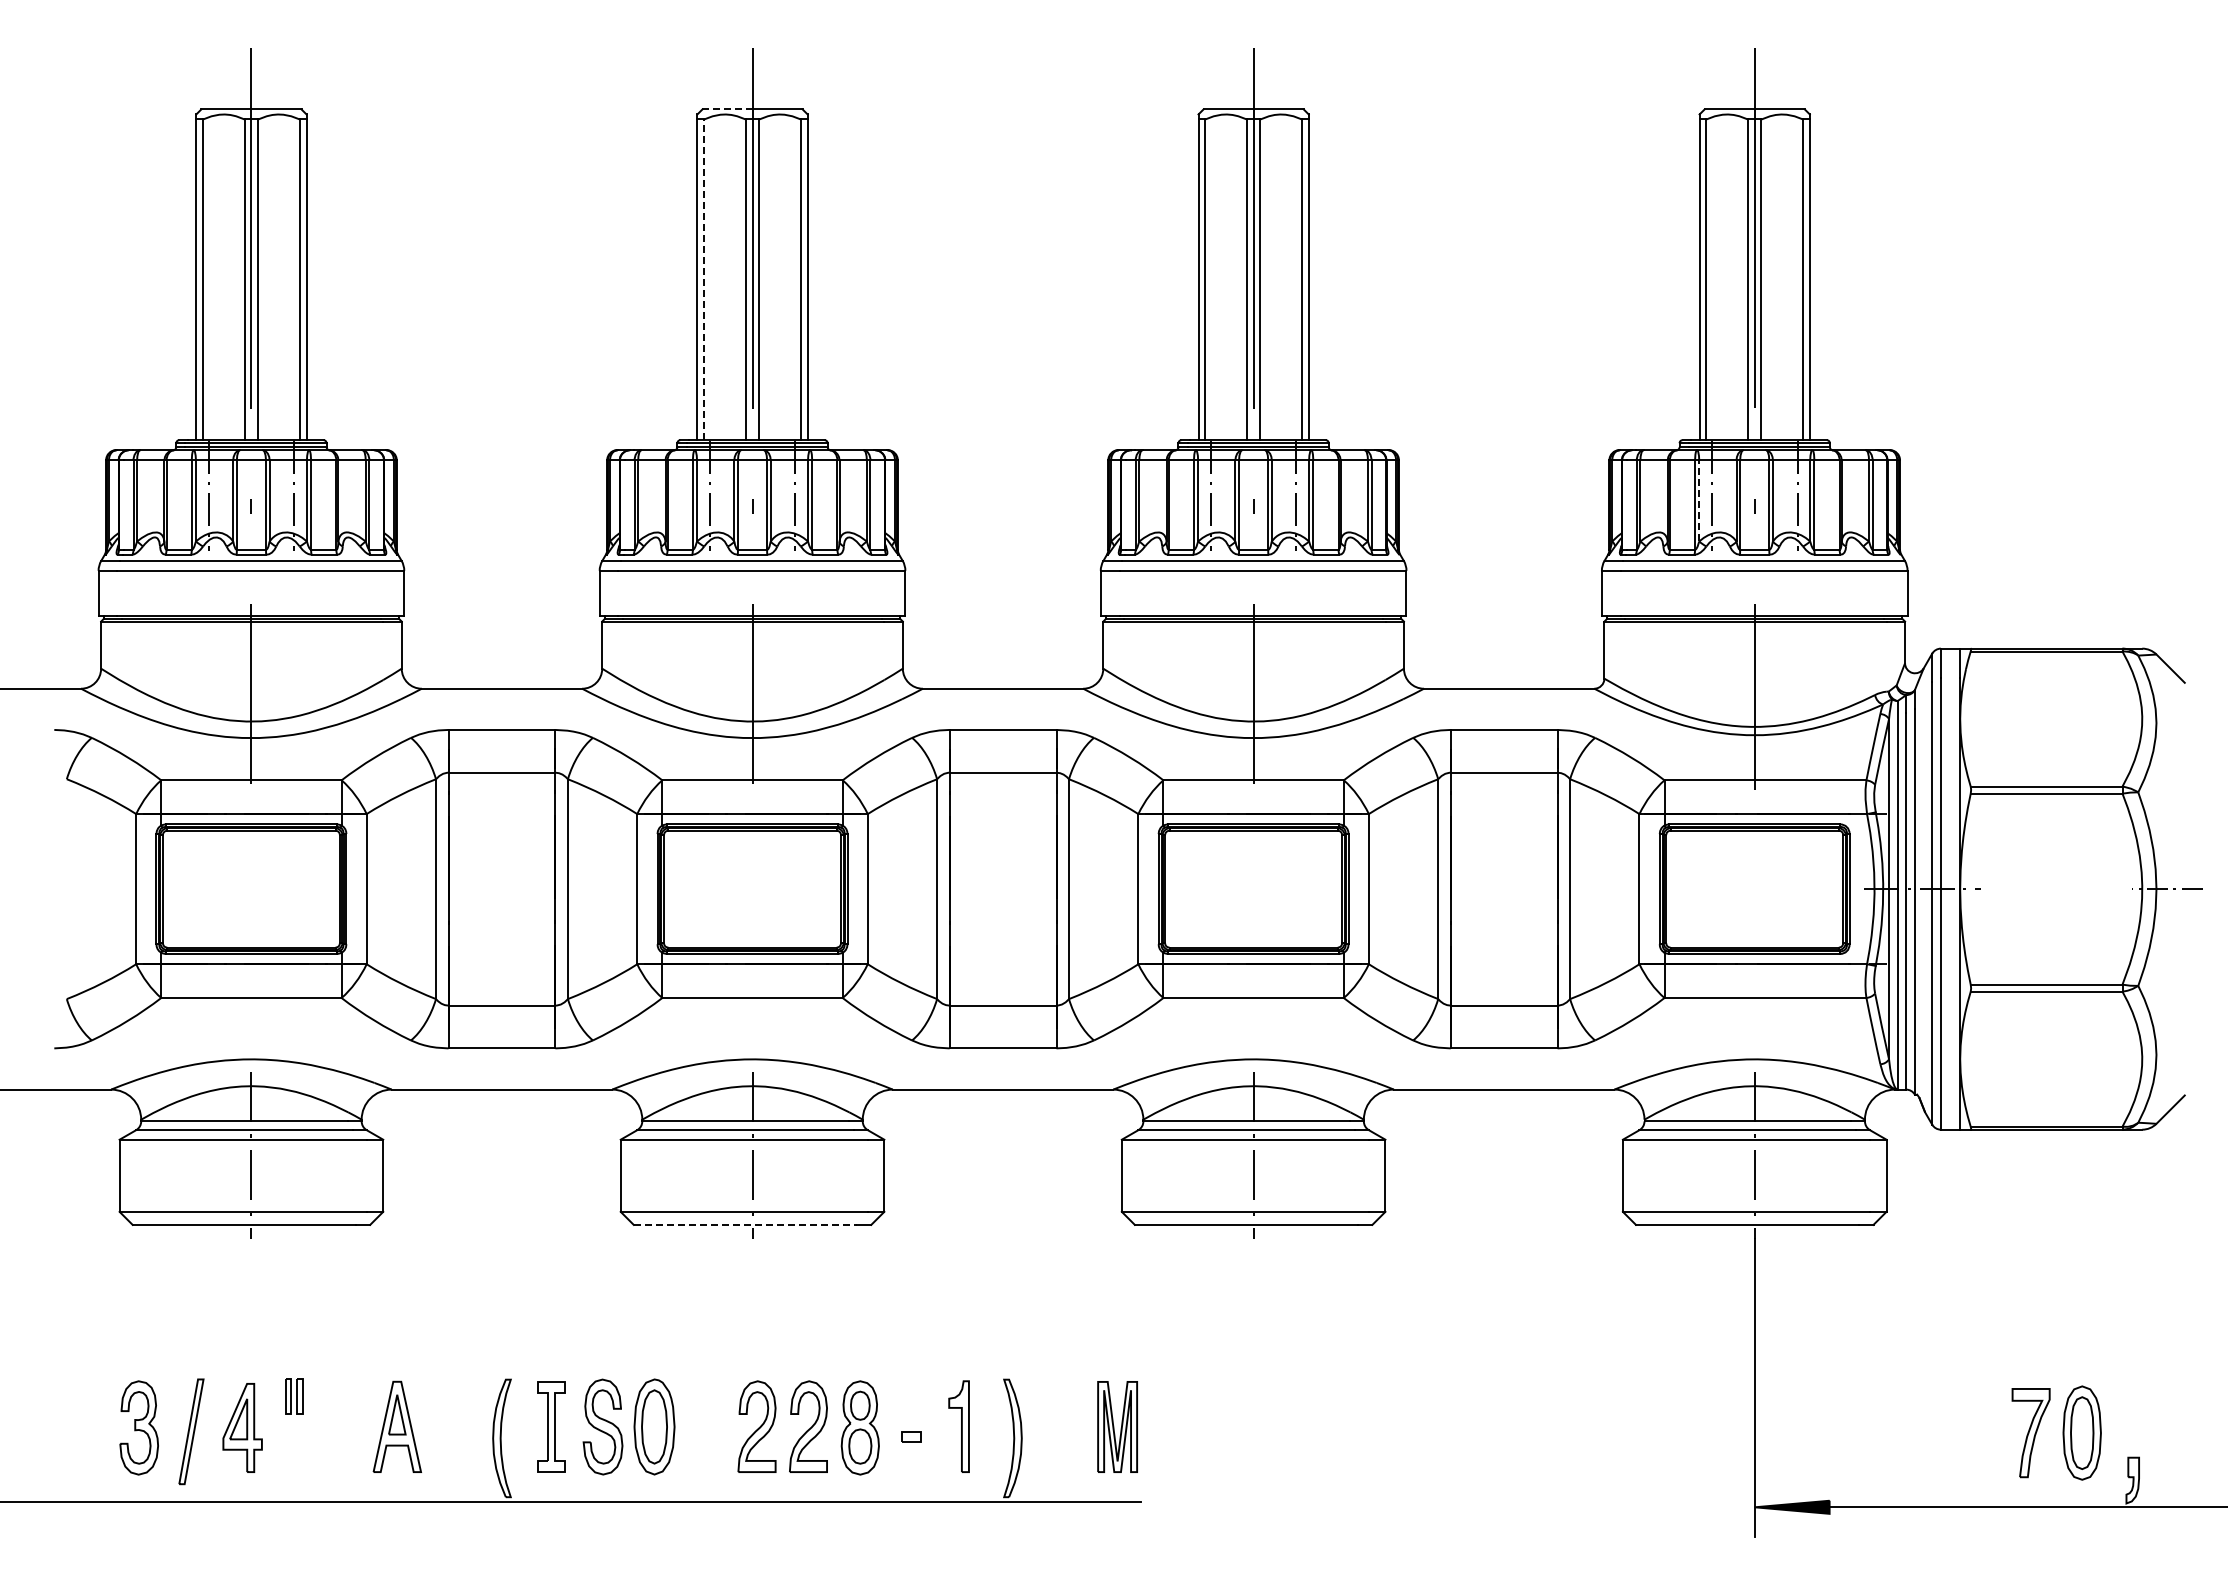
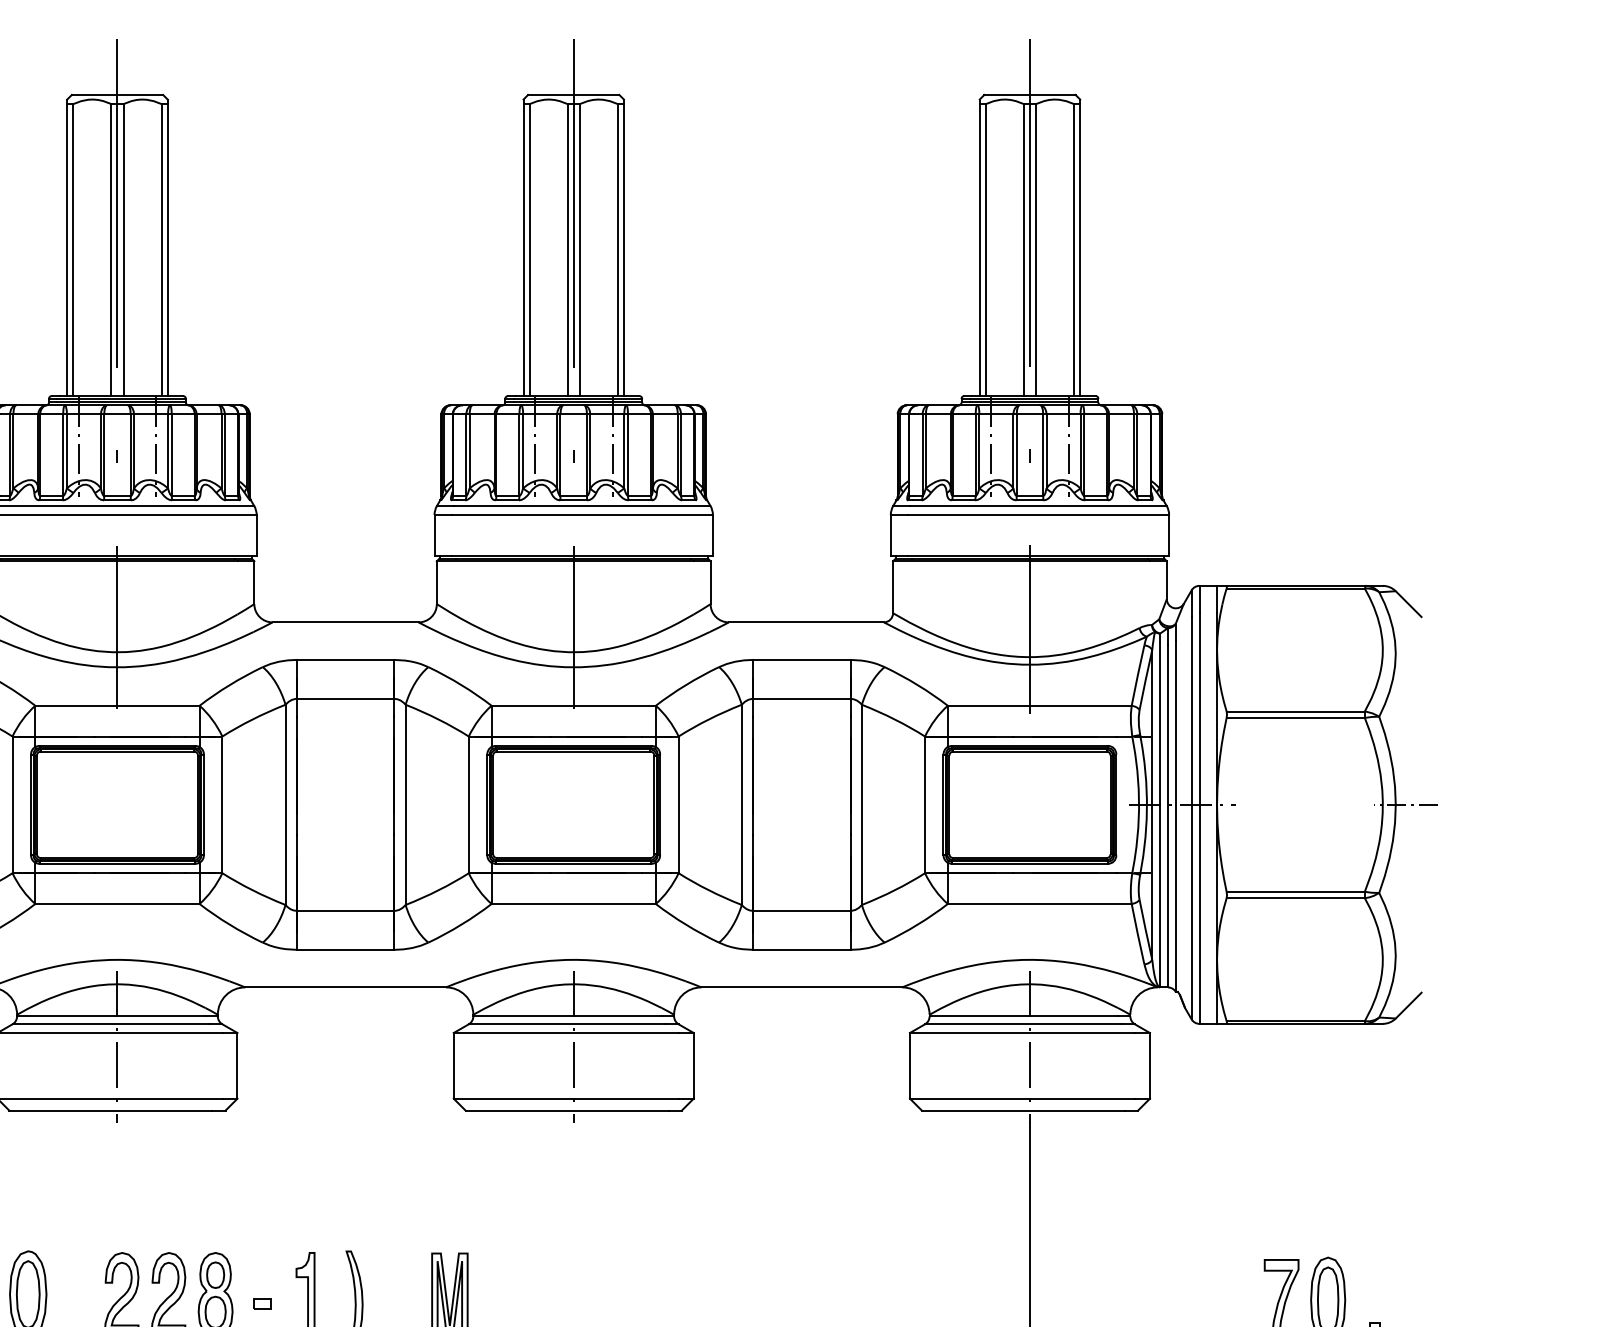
line: (727, 109) -> (94, 94), dashed -> solid
line: (704, 279) -> (73, 249), dashed -> solid
line: (1699, 500) -> (979, 450), dashed -> solid
line: (745, 1224) -> (111, 1110), dashed -> solid

